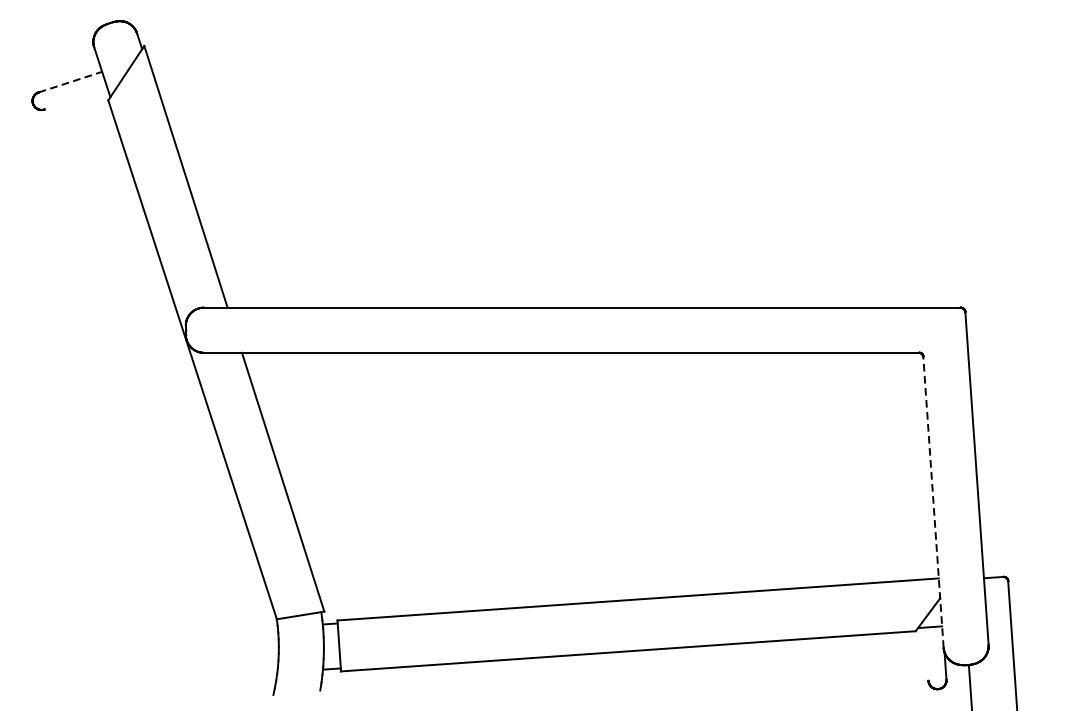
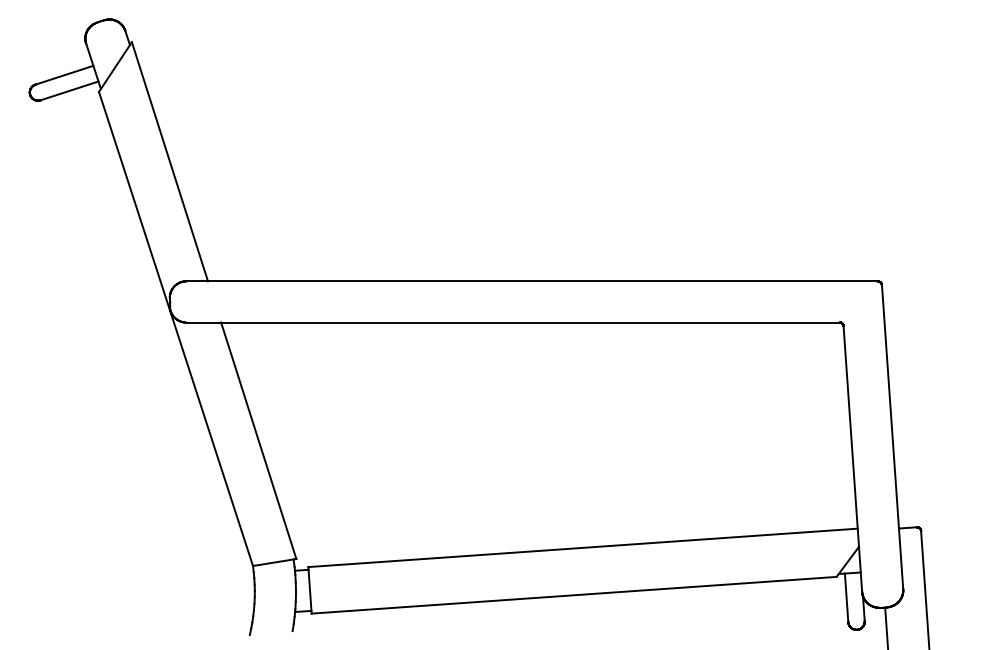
line: (70, 82) -> (64, 75), dashed -> solid
line: (76, 98) -> (69, 90), added
line: (933, 501) -> (852, 458), dashed -> solid
line: (926, 653) -> (846, 597), added

